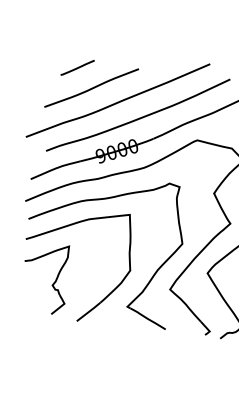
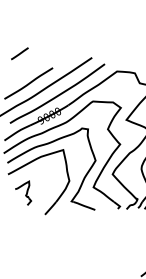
line: (77, 67) -> (19, 53), moved
part: (46, 275) -> (23, 192), size x0.6

